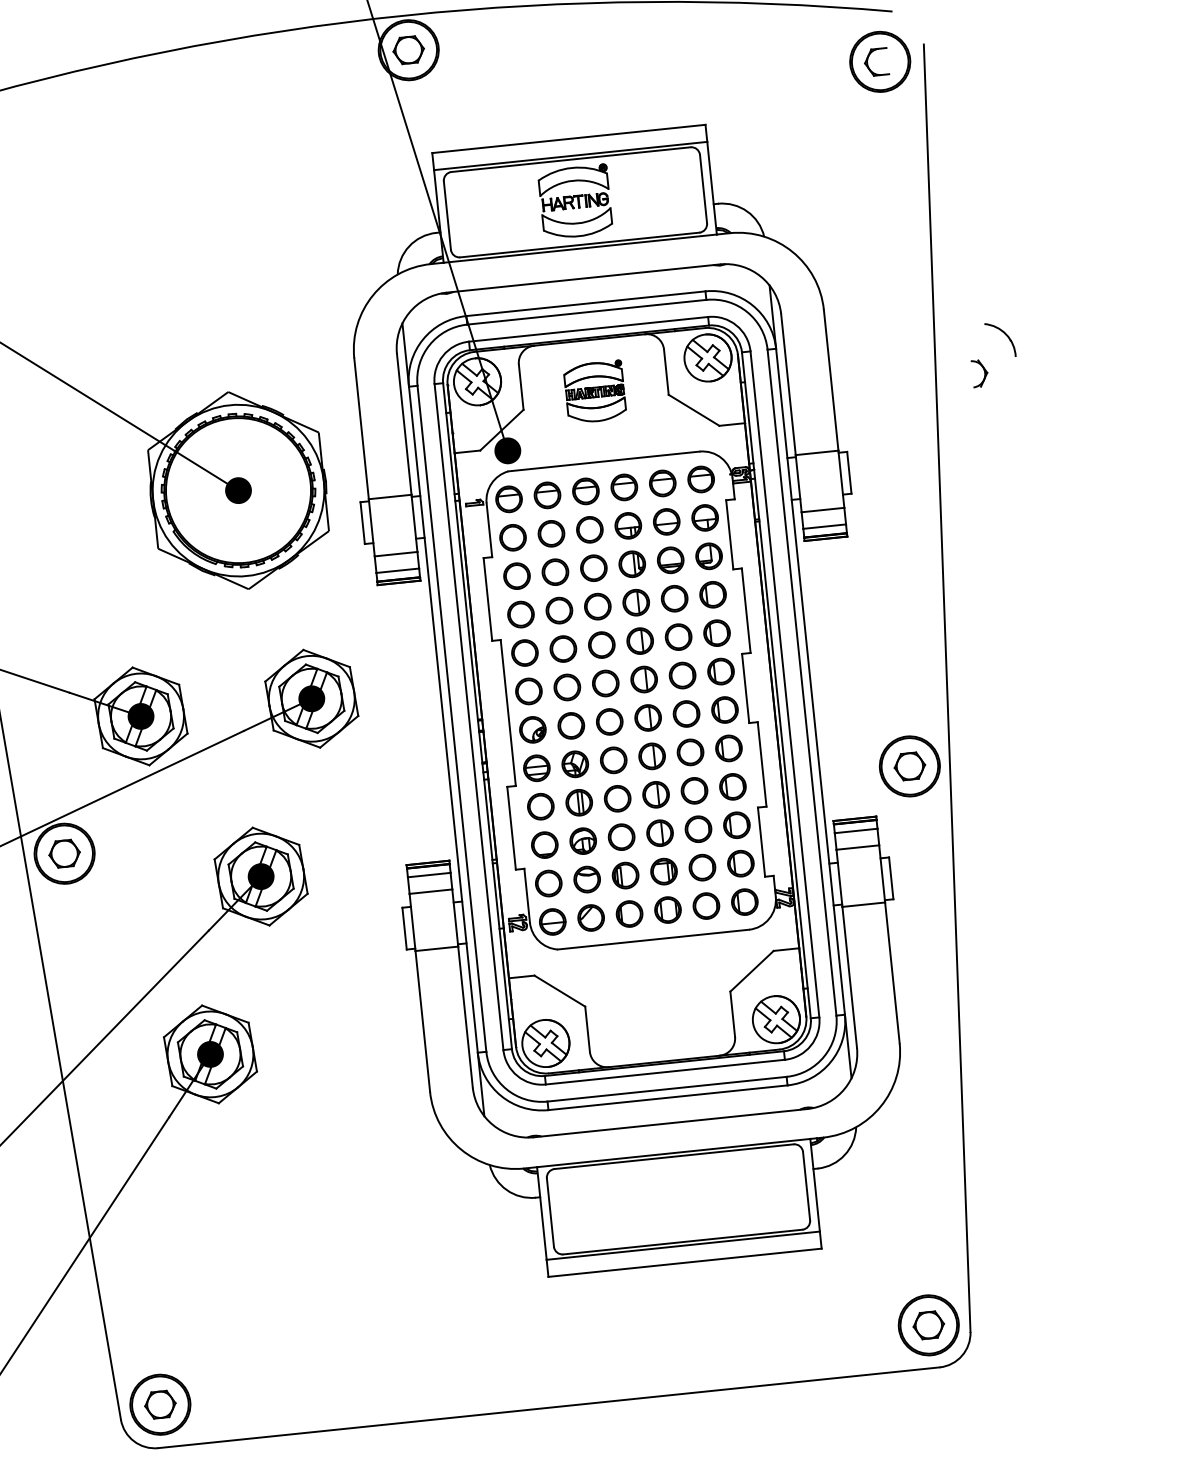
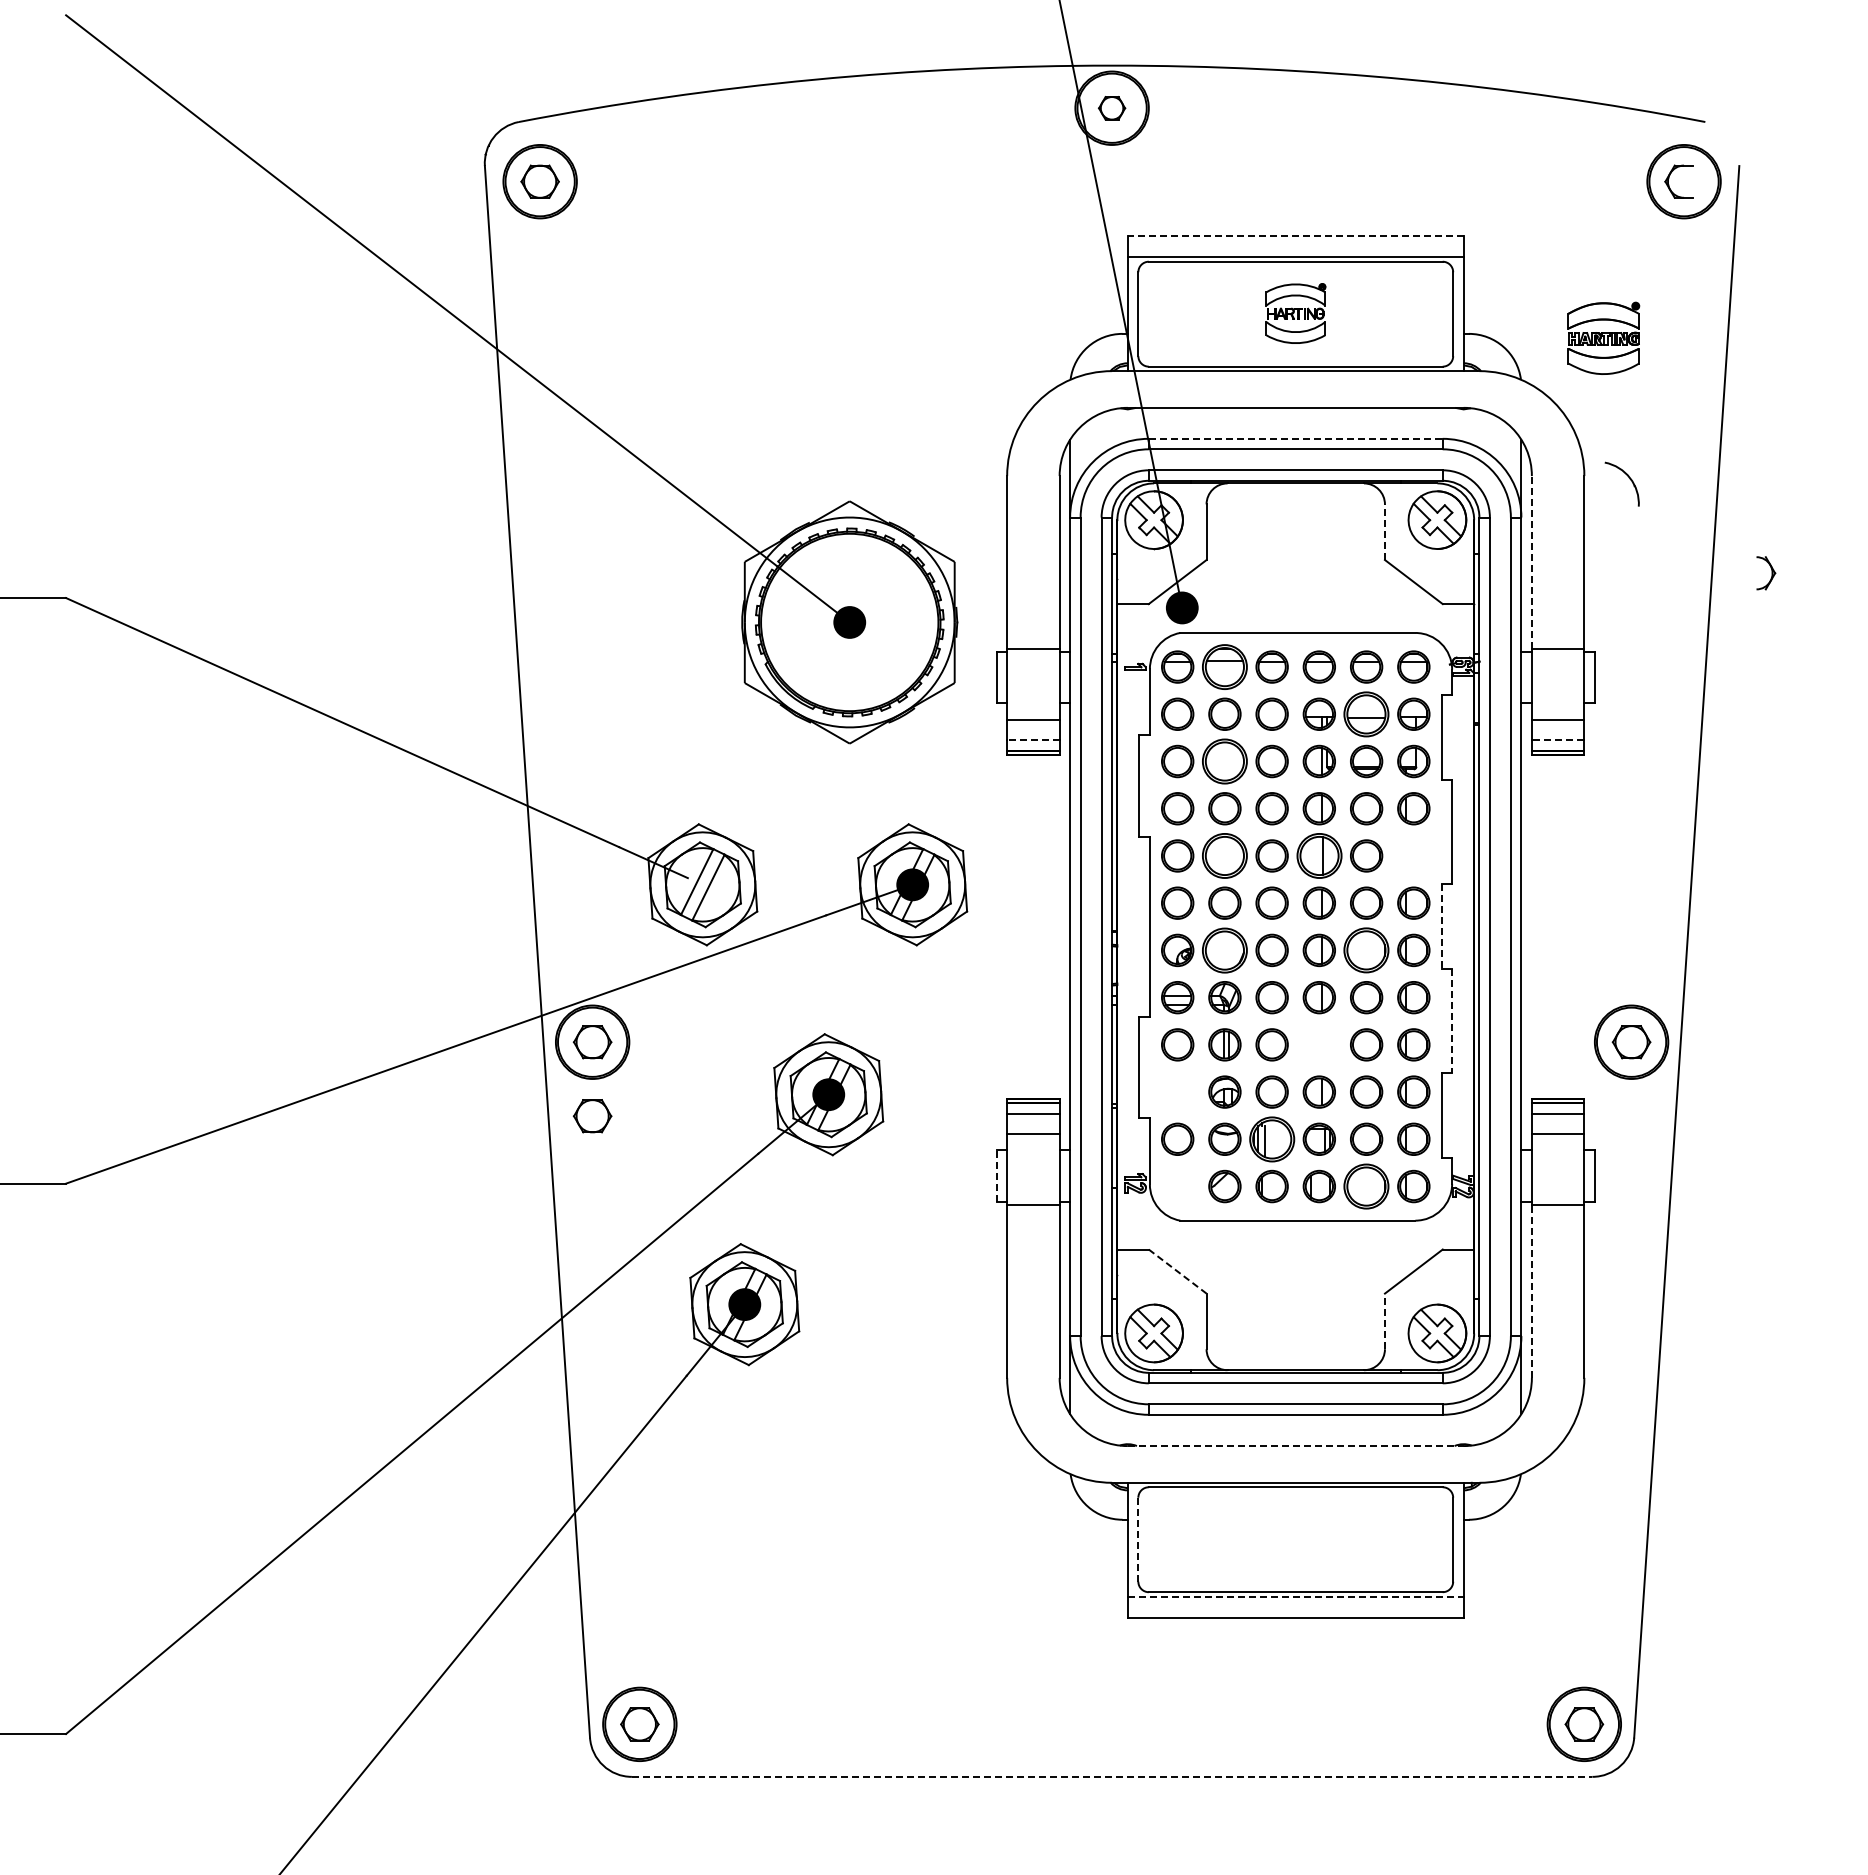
part: (408, 50) -> (1111, 108), size x0.7
line: (568, 139) -> (1295, 236), solid -> dashed
part: (575, 201) -> (1295, 313), size x0.7
line: (585, 303) -> (1295, 438), solid -> dashed
part: (1005, 335) -> (1629, 479), moved
line: (666, 372) -> (1384, 532), solid -> dashed
line: (788, 384) -> (1531, 562), solid -> dashed
part: (594, 391) -> (1603, 337), moved
part: (547, 494) -> (1224, 666), size x1.4
part: (666, 521) -> (1366, 713), size x1.4
line: (824, 526) -> (1557, 739), solid -> dashed
line: (397, 570) -> (1032, 739), solid -> dashed
part: (555, 572) -> (1224, 761), size x1.4
part: (716, 632) -> (1413, 855), removed
part: (639, 640) -> (1318, 855), size x1.4
part: (562, 648) -> (1224, 855), size x1.4
line: (745, 688) -> (1441, 926), solid -> dashed
part: (686, 714) -> (1366, 950), size x1.4
fill: (140, 716) -> (702, 884), removed
part: (570, 725) -> (1224, 949), size x1.4
line: (762, 764) -> (1452, 1021), solid -> dashed
part: (655, 794) -> (1318, 1044), removed
part: (544, 844) -> (1177, 1091), removed
part: (625, 875) -> (1271, 1138), size x1.4
part: (706, 906) -> (1366, 1186), size x1.4
part: (70, 914) -> (592, 1116), added
part: (552, 921) -> (1177, 1186), removed
line: (404, 929) -> (996, 1176), solid -> dashed
line: (849, 977) -> (1531, 1291), solid -> dashed
line: (560, 991) -> (1178, 1271), solid -> dashed
line: (732, 1014) -> (1384, 1321), solid -> dashed
line: (670, 1123) -> (1295, 1446), solid -> dashed
line: (550, 1212) -> (1138, 1539), solid -> dashed
line: (683, 1245) -> (1295, 1596), solid -> dashed
line: (549, 1407) -> (1112, 1776), solid -> dashed

